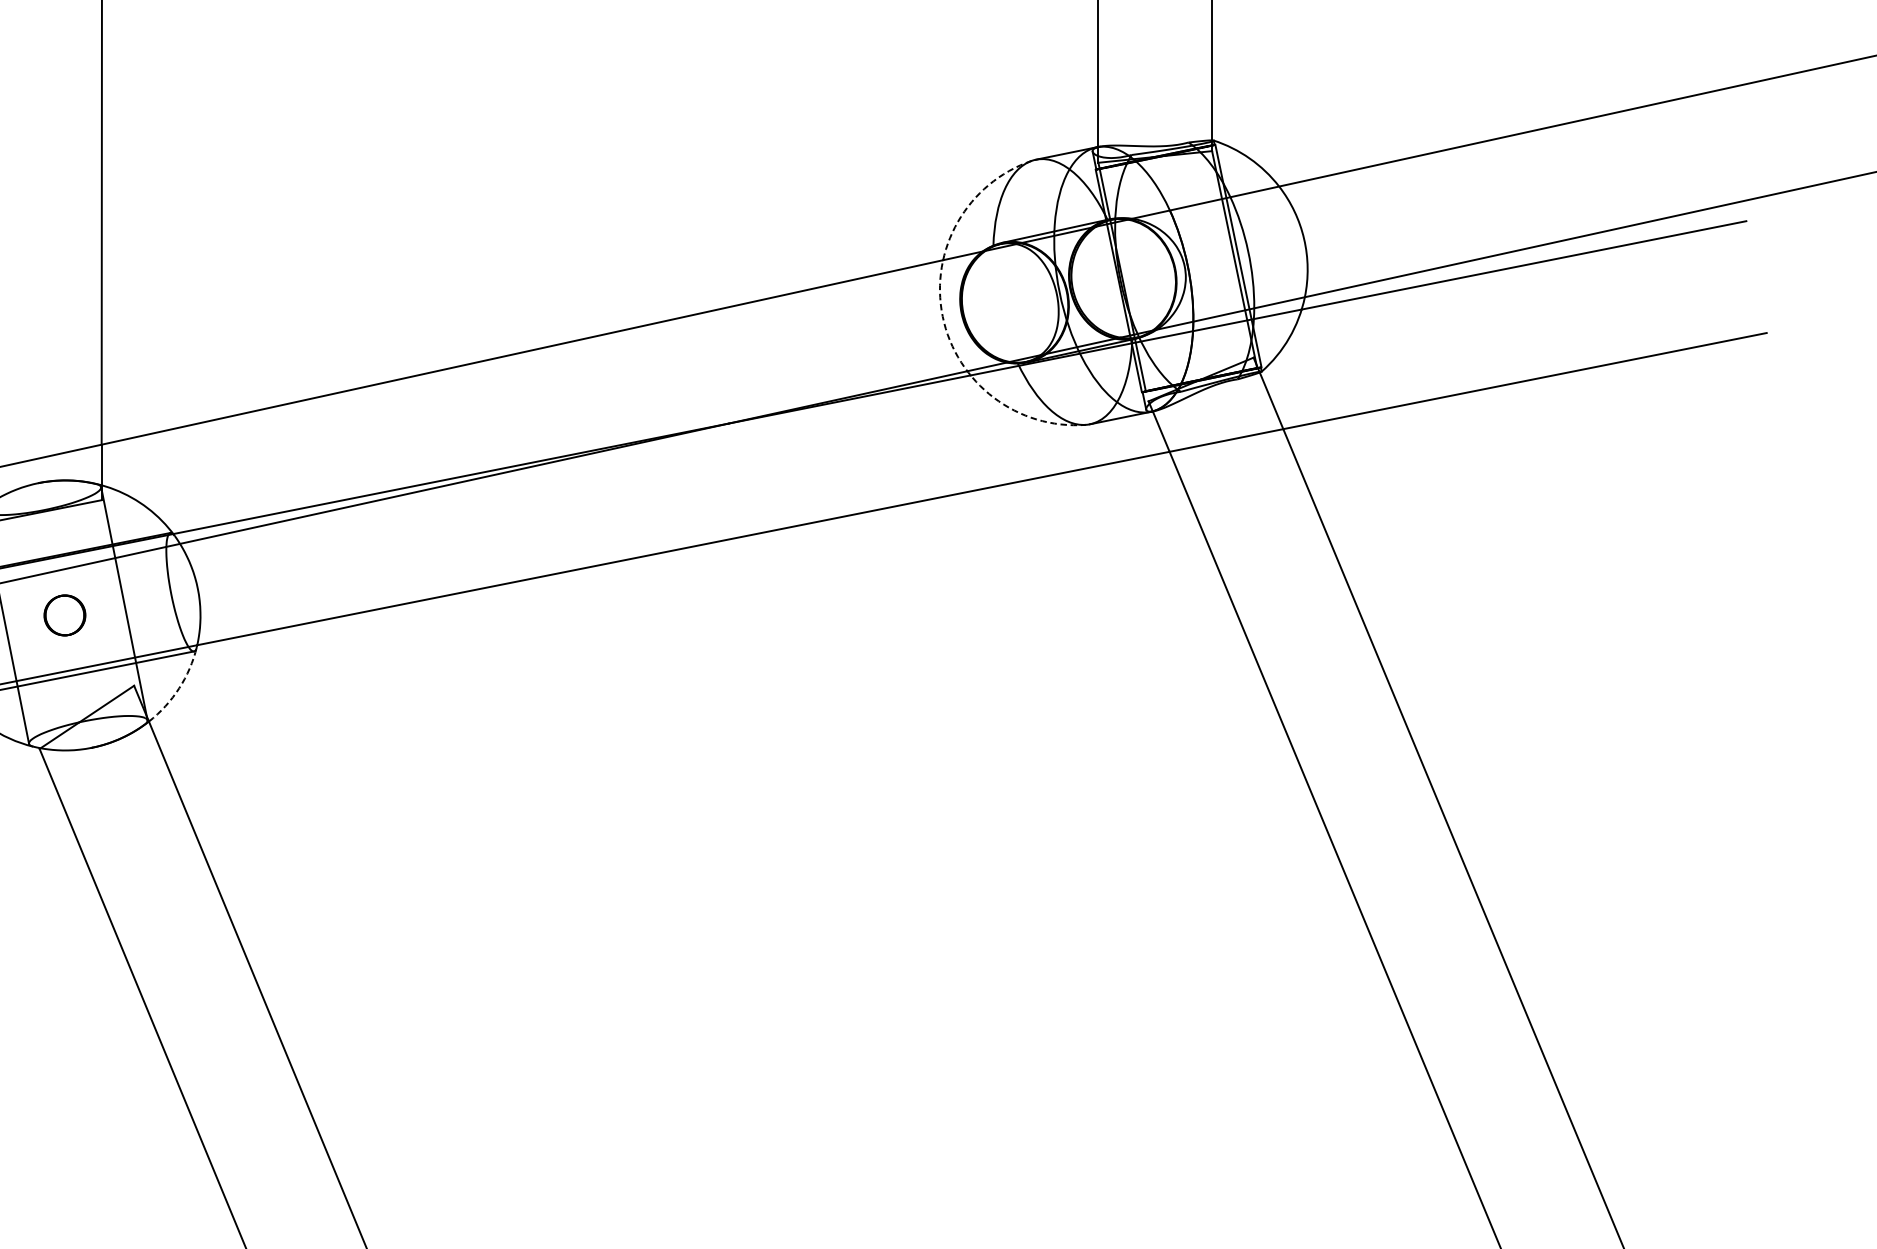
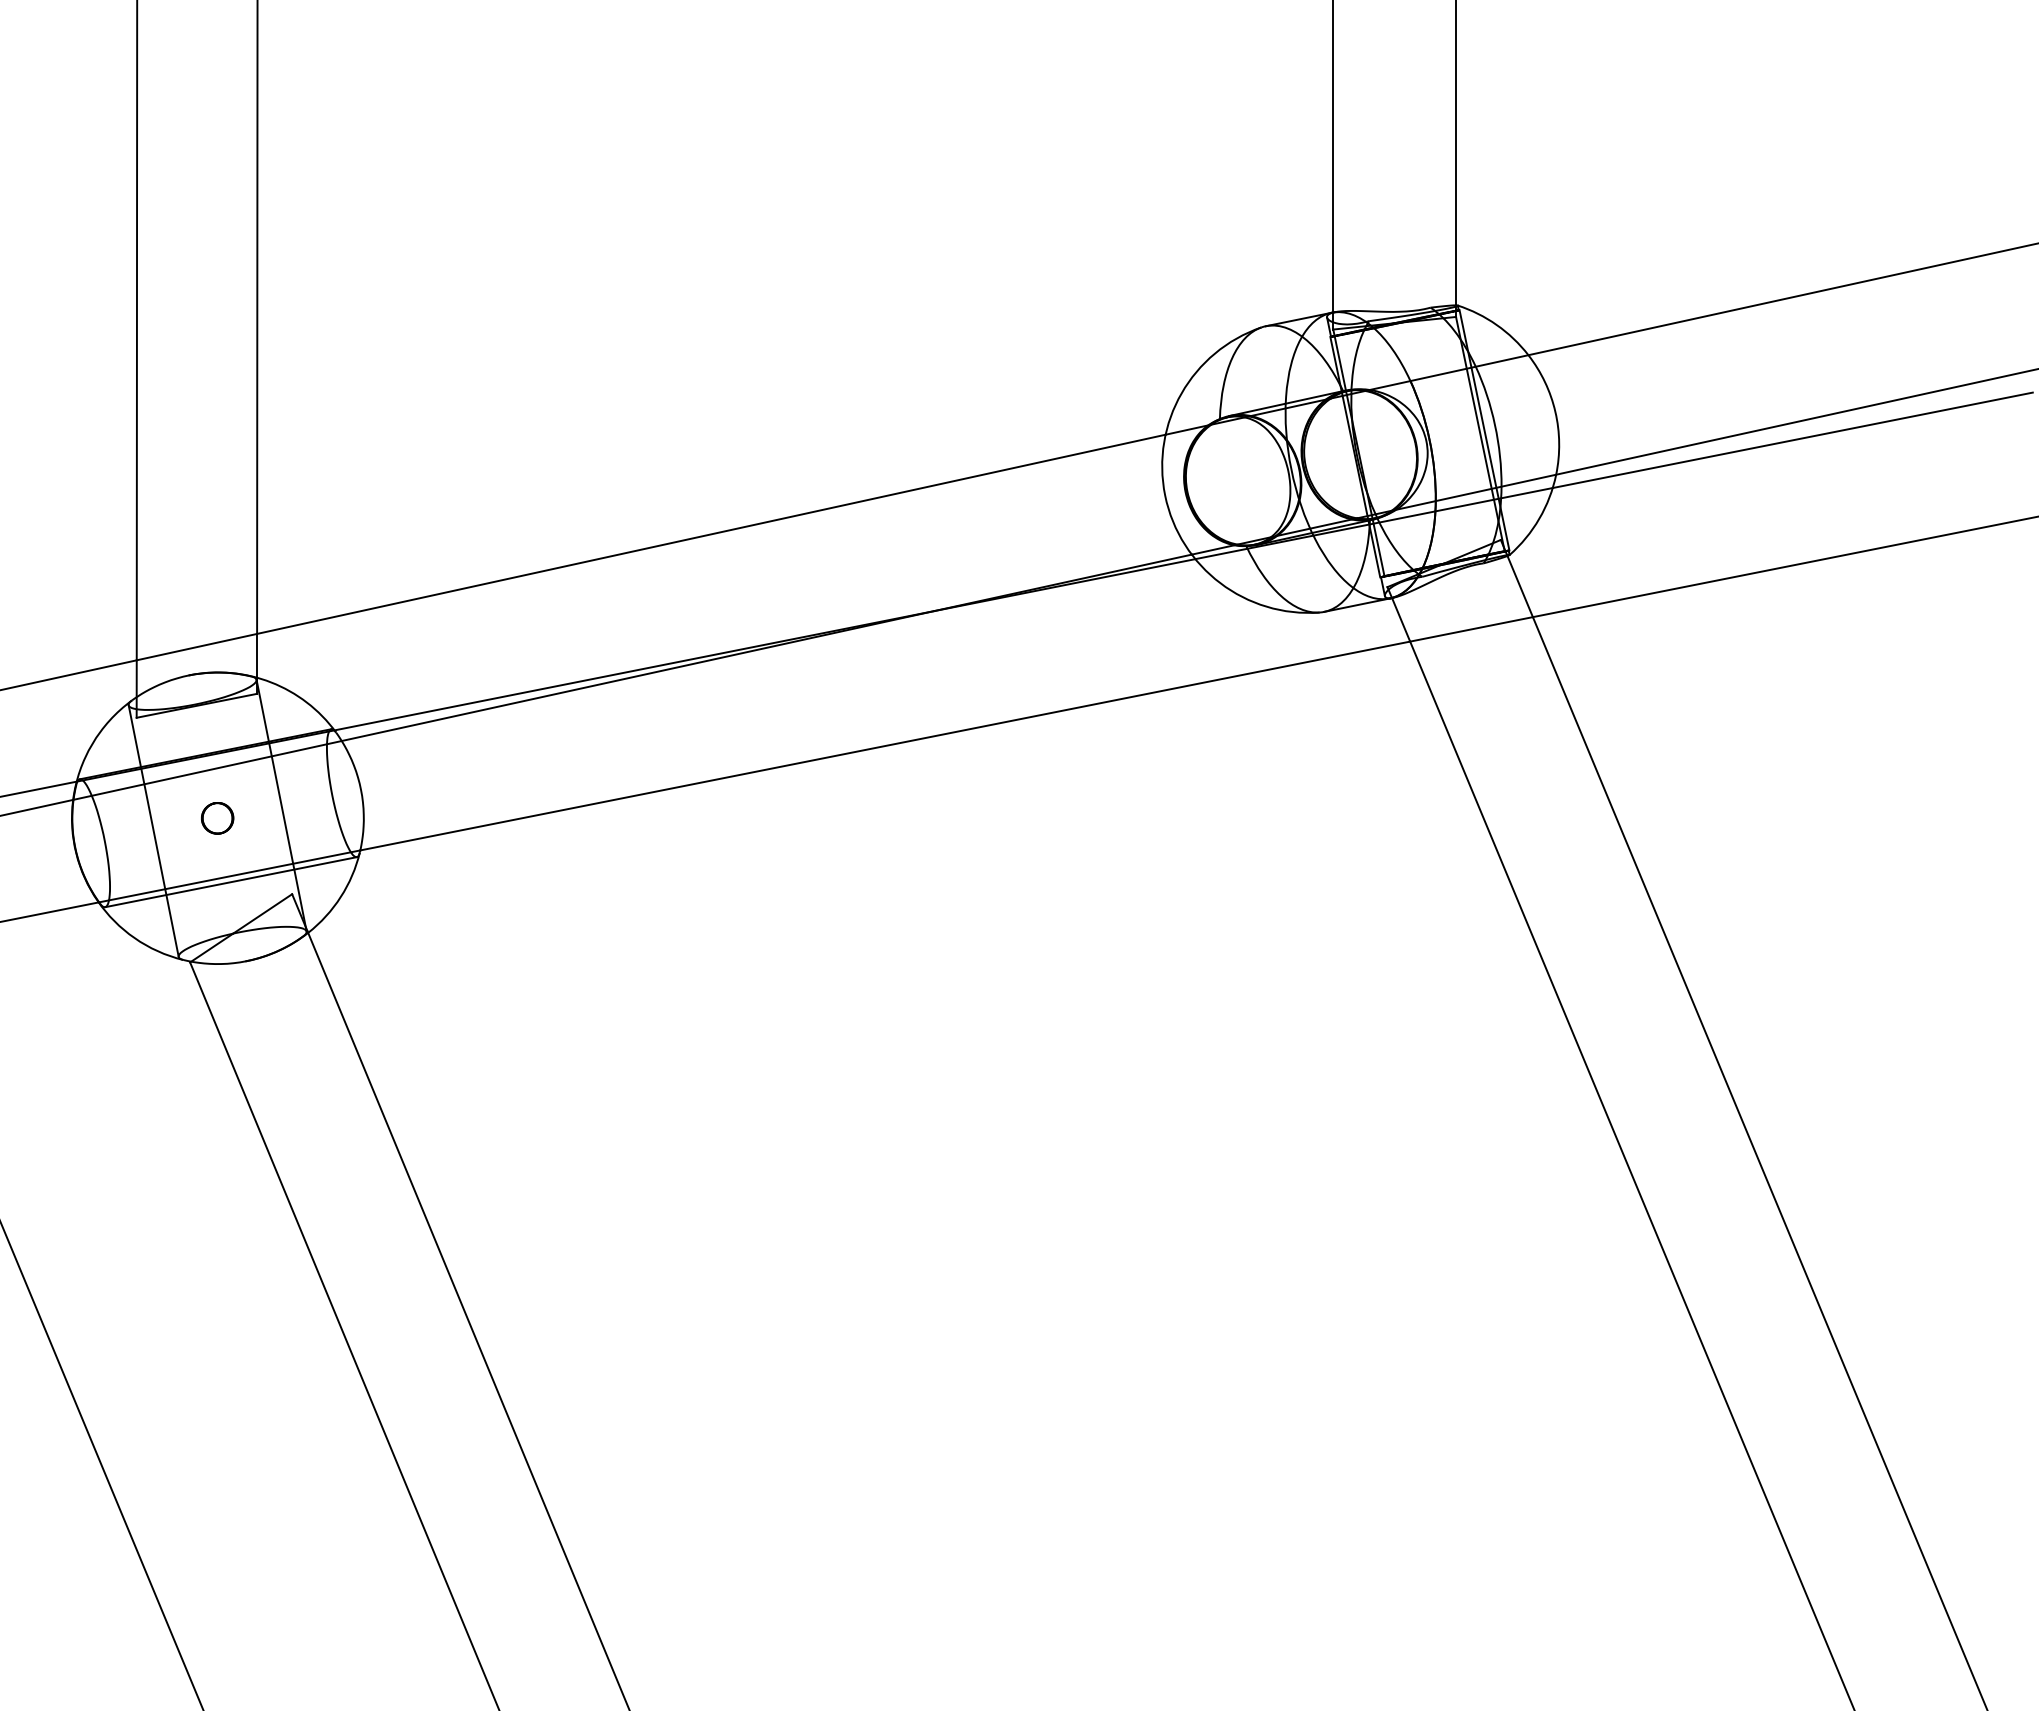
arc: (943, 316) -> (1165, 495), dashed -> solid
part: (64, 615) -> (217, 818), size x0.71
arc: (178, 688) -> (340, 897), dashed -> solid

